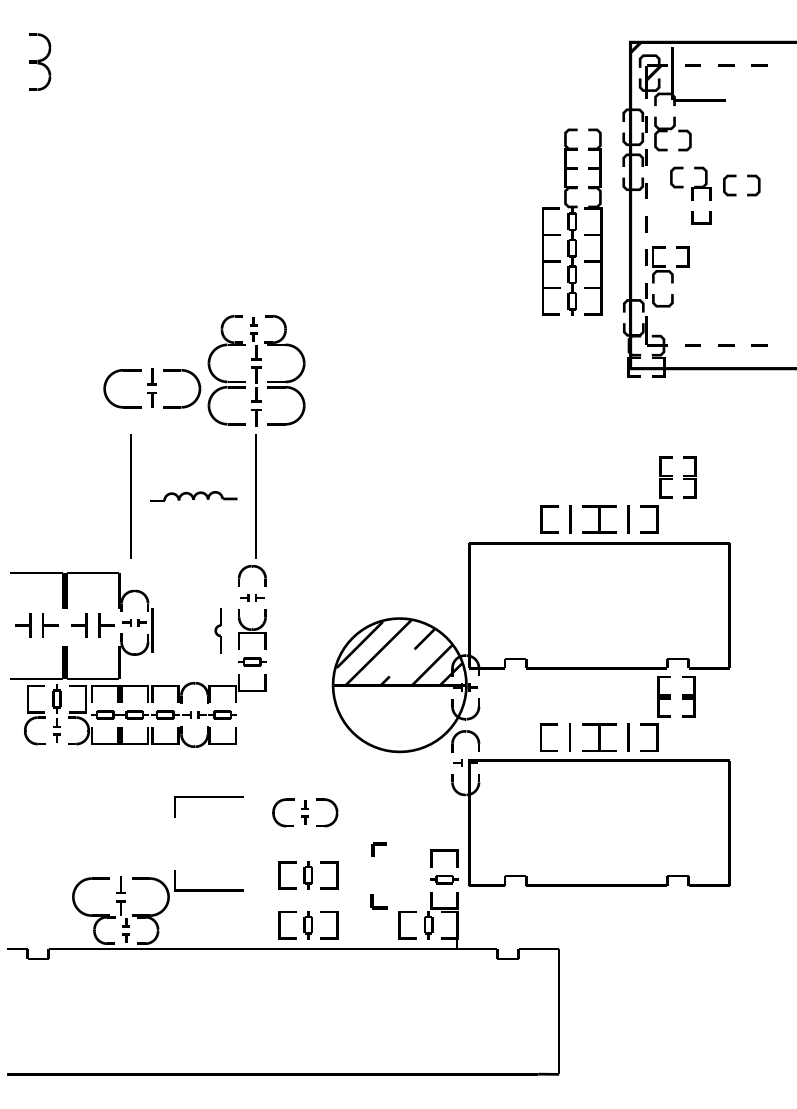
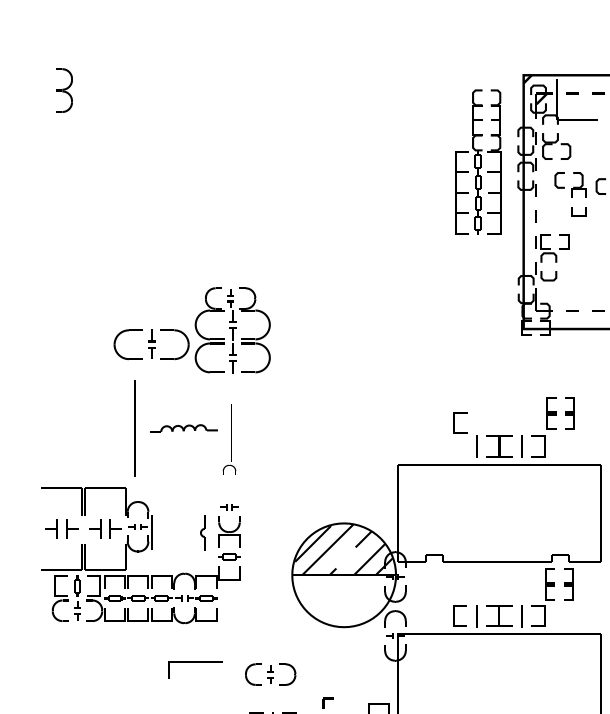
part: (572, 221) -> (478, 161), moved
part: (252, 510) -> (229, 439), size x0.6
part: (542, 519) -> (455, 423), moved

